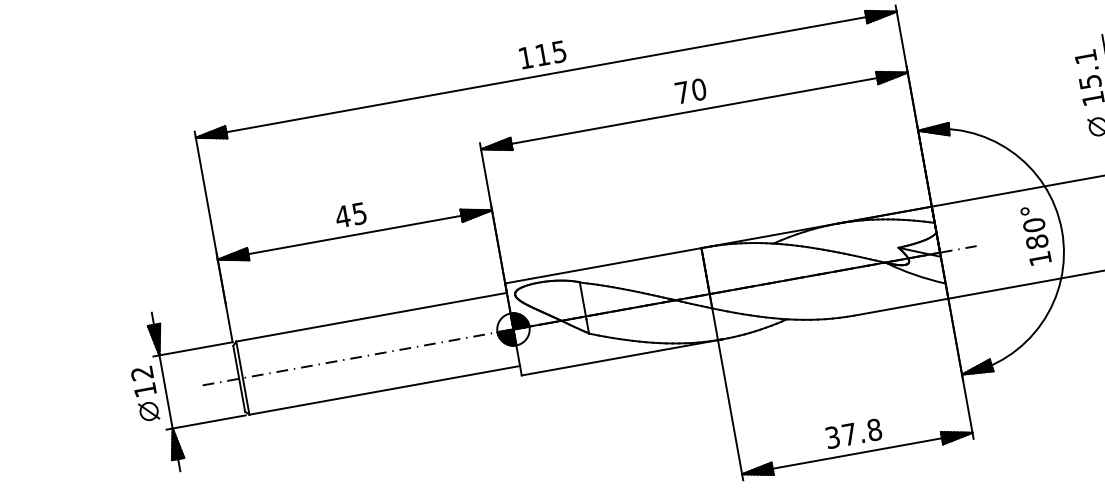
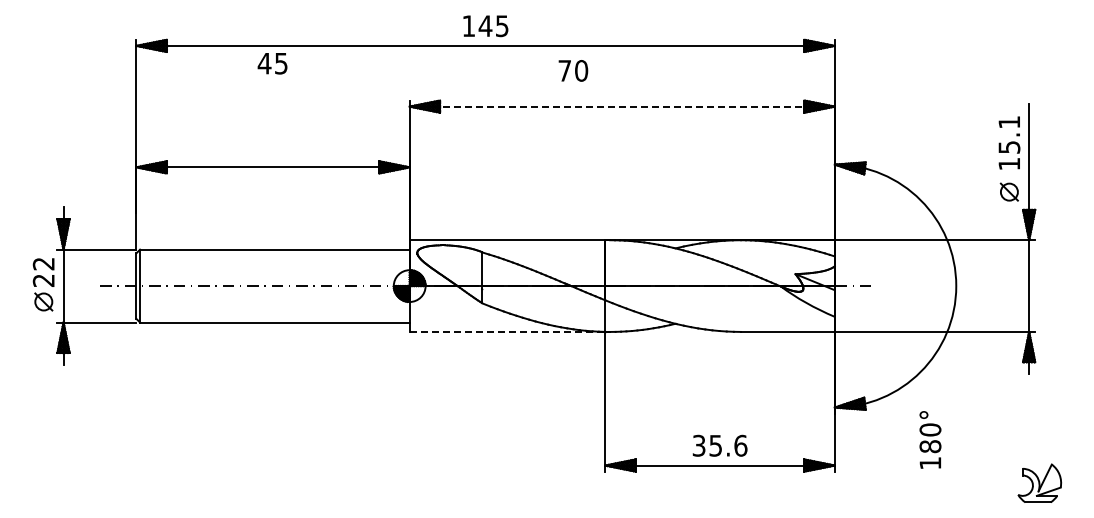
text: (542, 54) -> (485, 25), 115 -> 145
text: (690, 90) -> (573, 70), moved
line: (694, 110) -> (622, 106), solid -> dashed
text: (350, 215) -> (272, 63), moved
text: (1036, 234) -> (930, 439), moved
line: (619, 357) -> (507, 331), solid -> dashed
text: (144, 389) -> (43, 280), 12 -> 22
text: (862, 431) -> (728, 445), 37.8 -> 35.6

